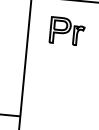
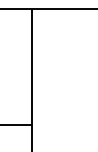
part: (67, 30) -> (69, 38), removed

